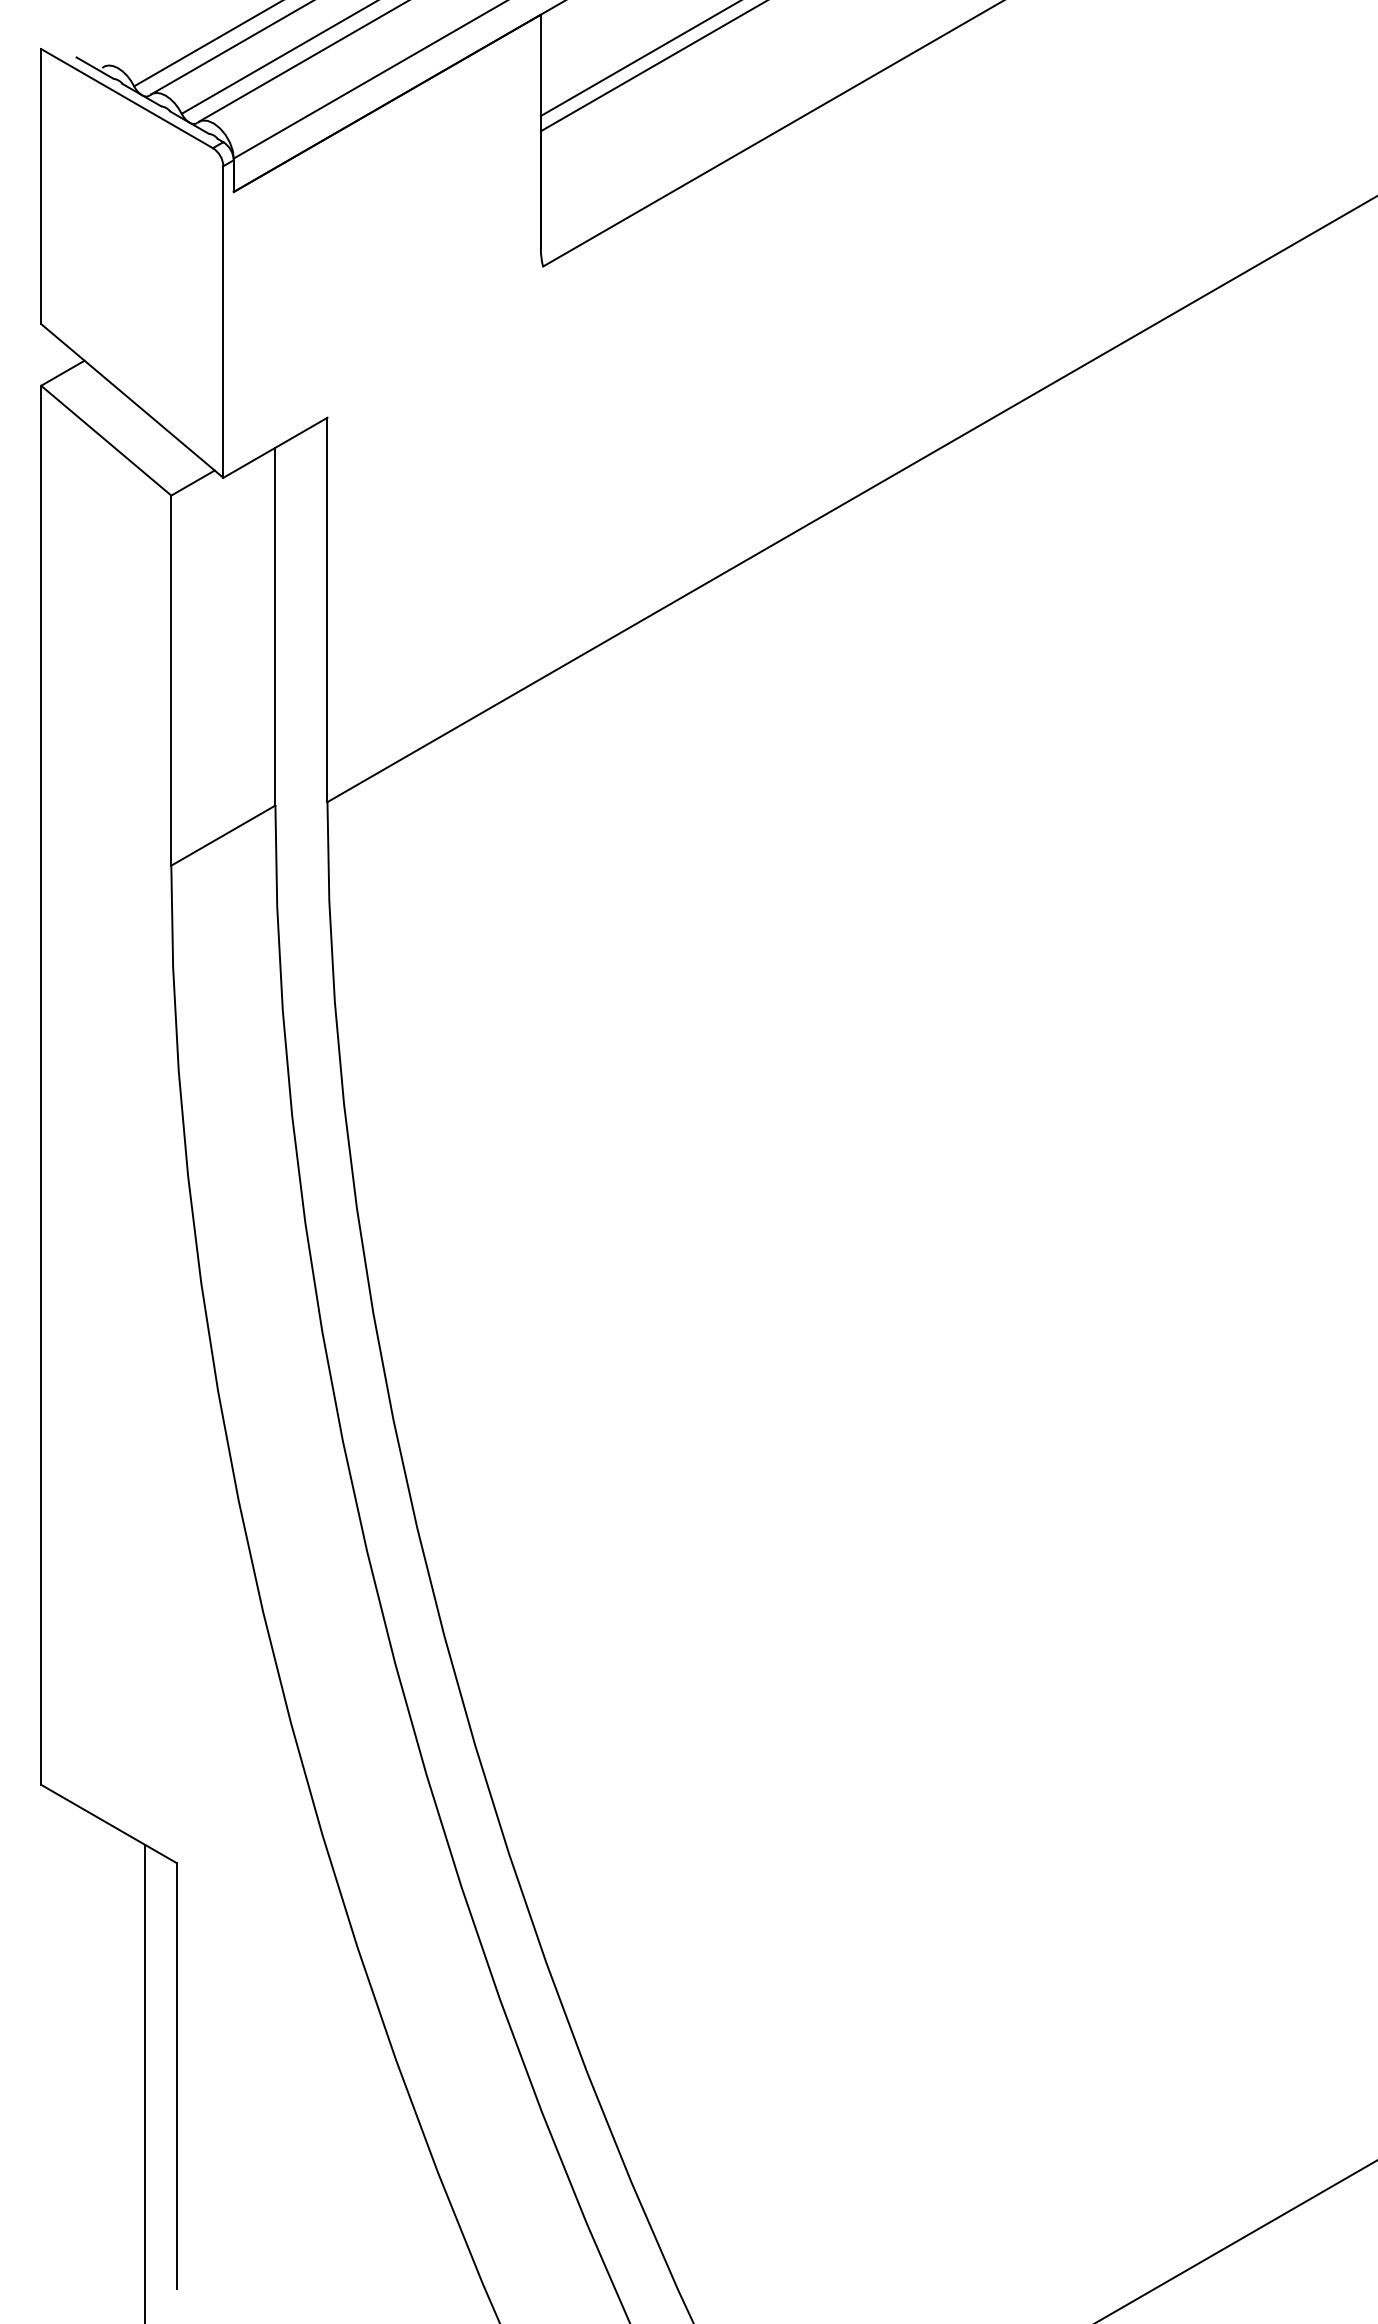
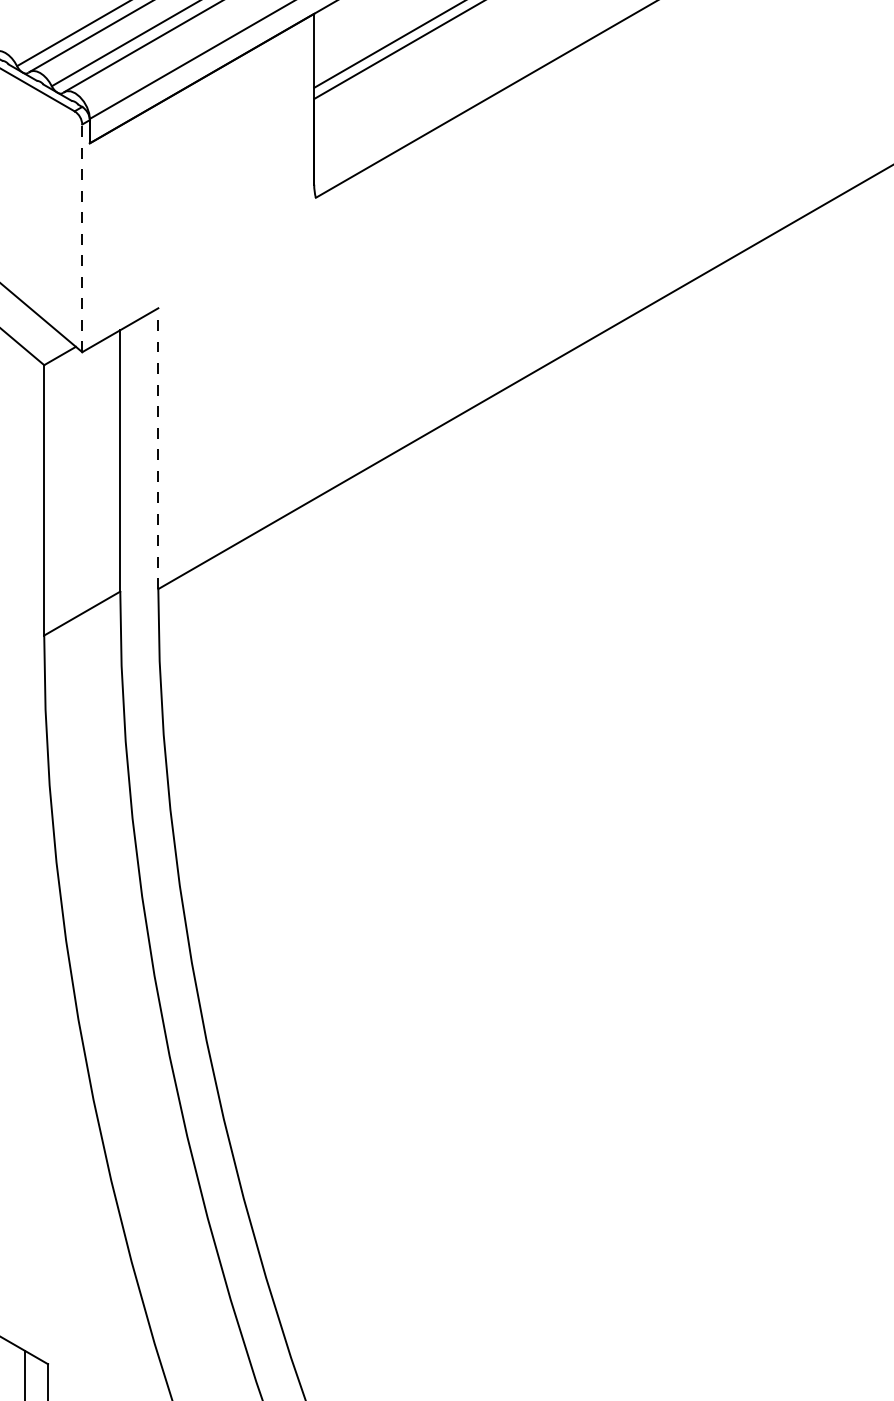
line: (223, 322) -> (82, 238), solid -> dashed
line: (327, 609) -> (158, 448), solid -> dashed

